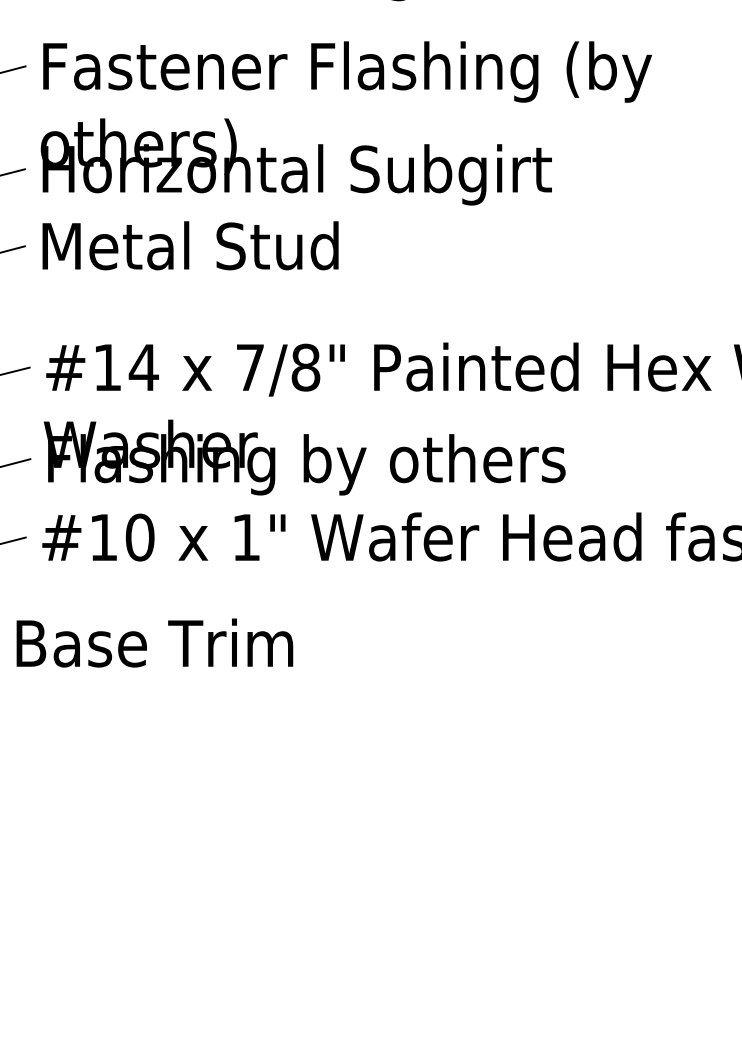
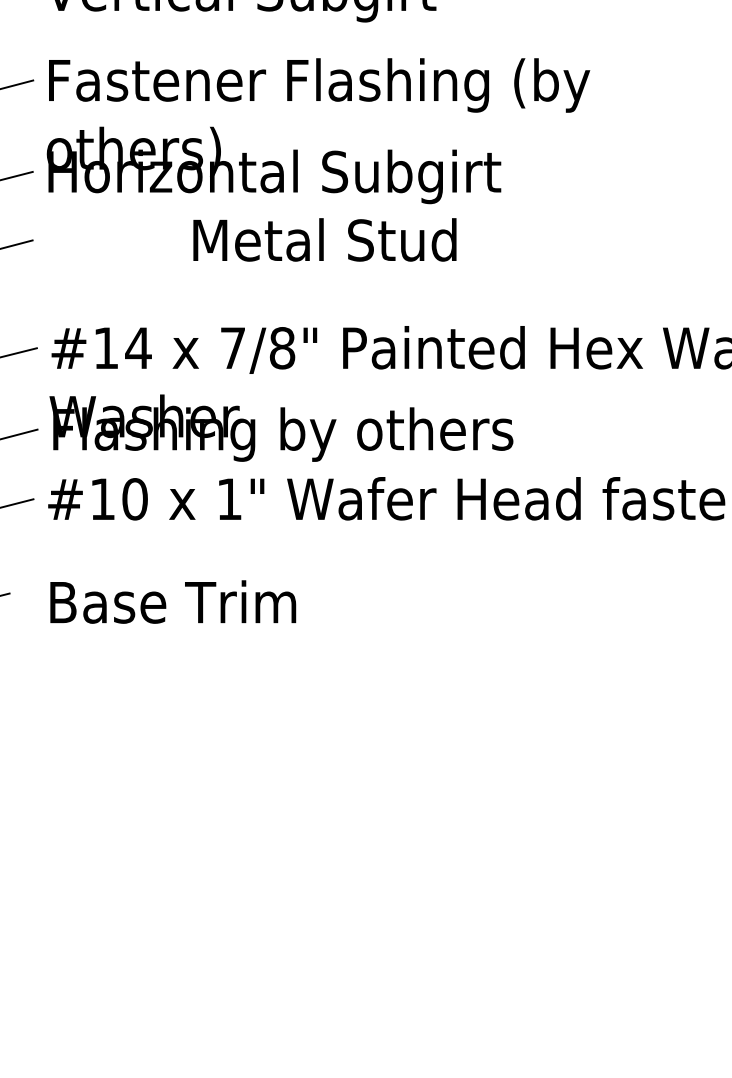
text: (190, 245) -> (324, 239), moved
text: (155, 642) -> (173, 601), moved

